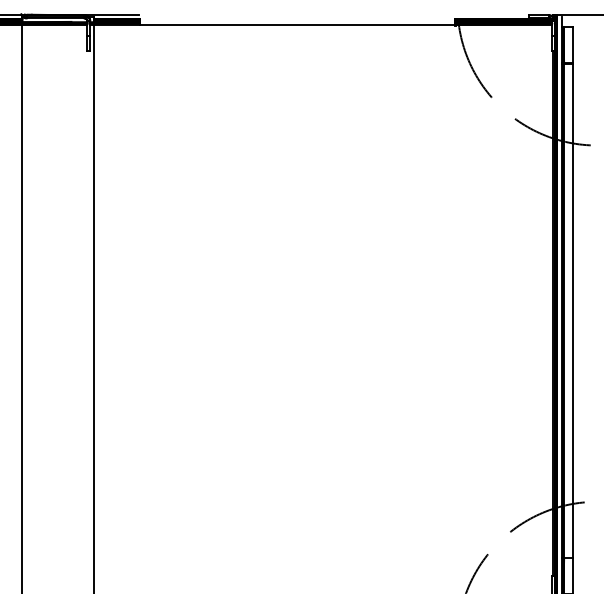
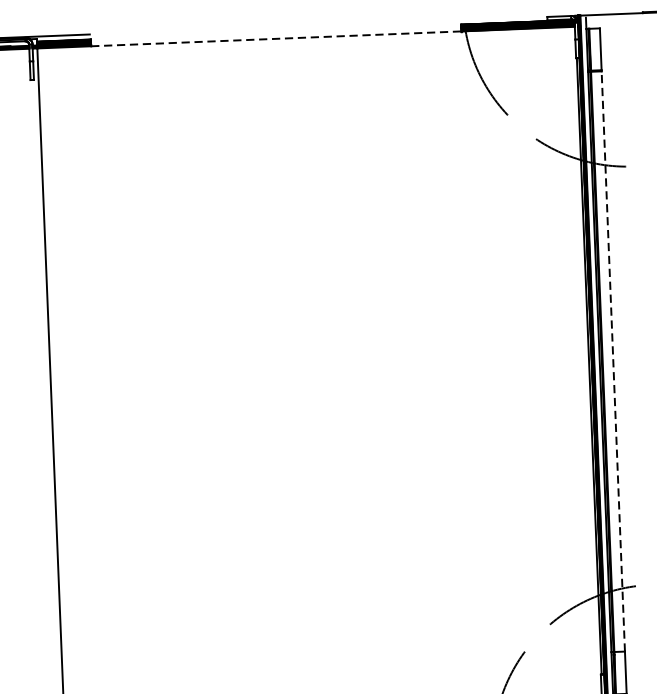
line: (297, 24) -> (276, 38), solid -> dashed
line: (573, 310) -> (613, 361), solid -> dashed

